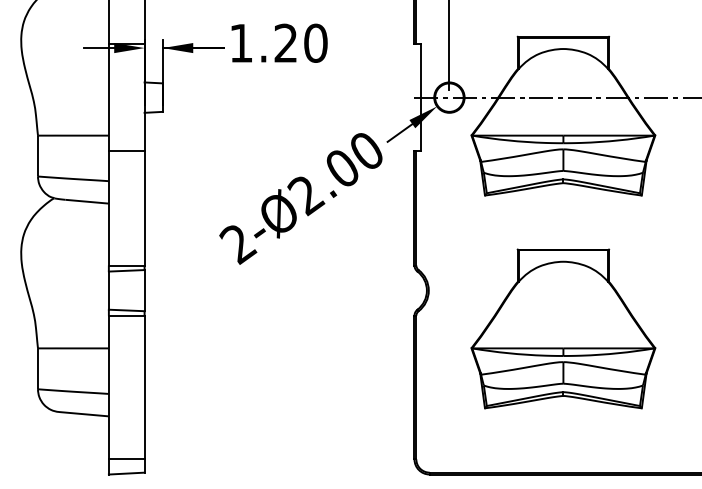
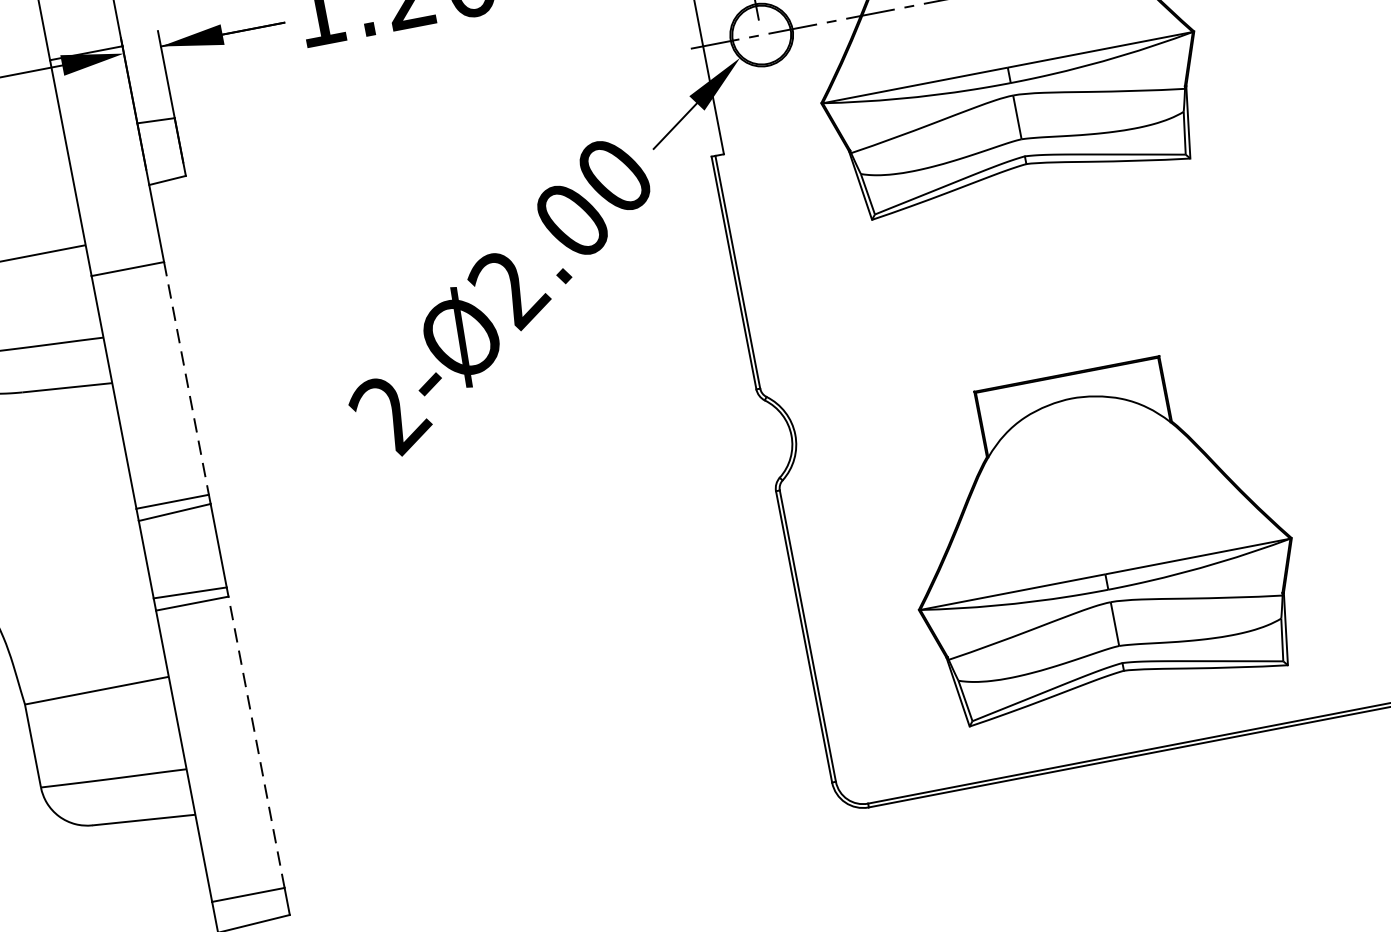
line: (144, 208) -> (186, 379), solid -> dashed
part: (563, 328) -> (1097, 533), moved
line: (144, 387) -> (256, 742), solid -> dashed

